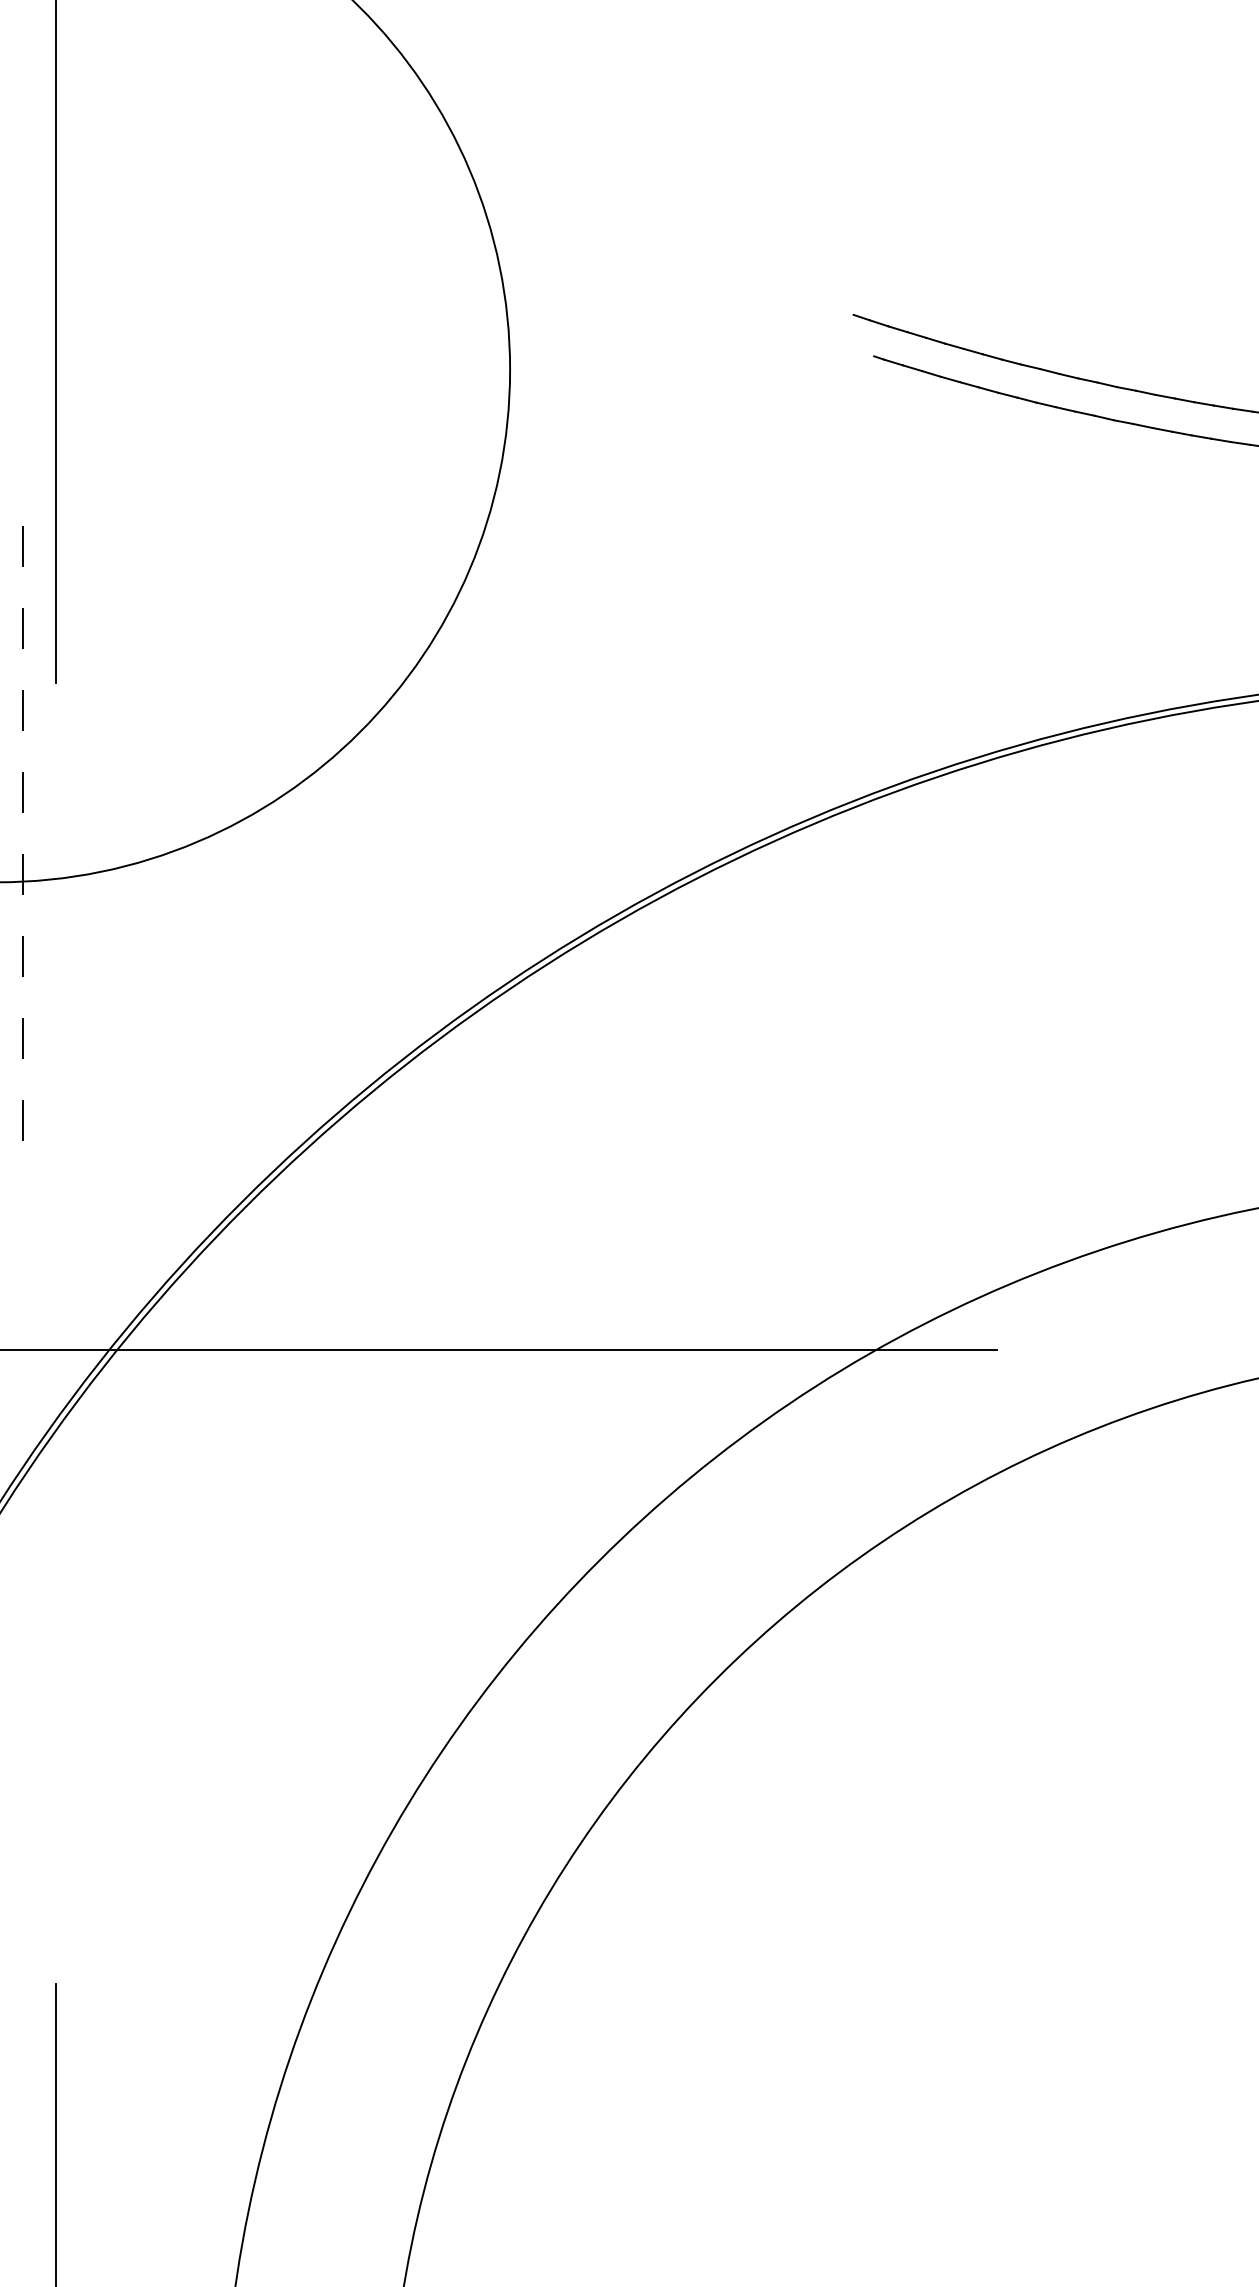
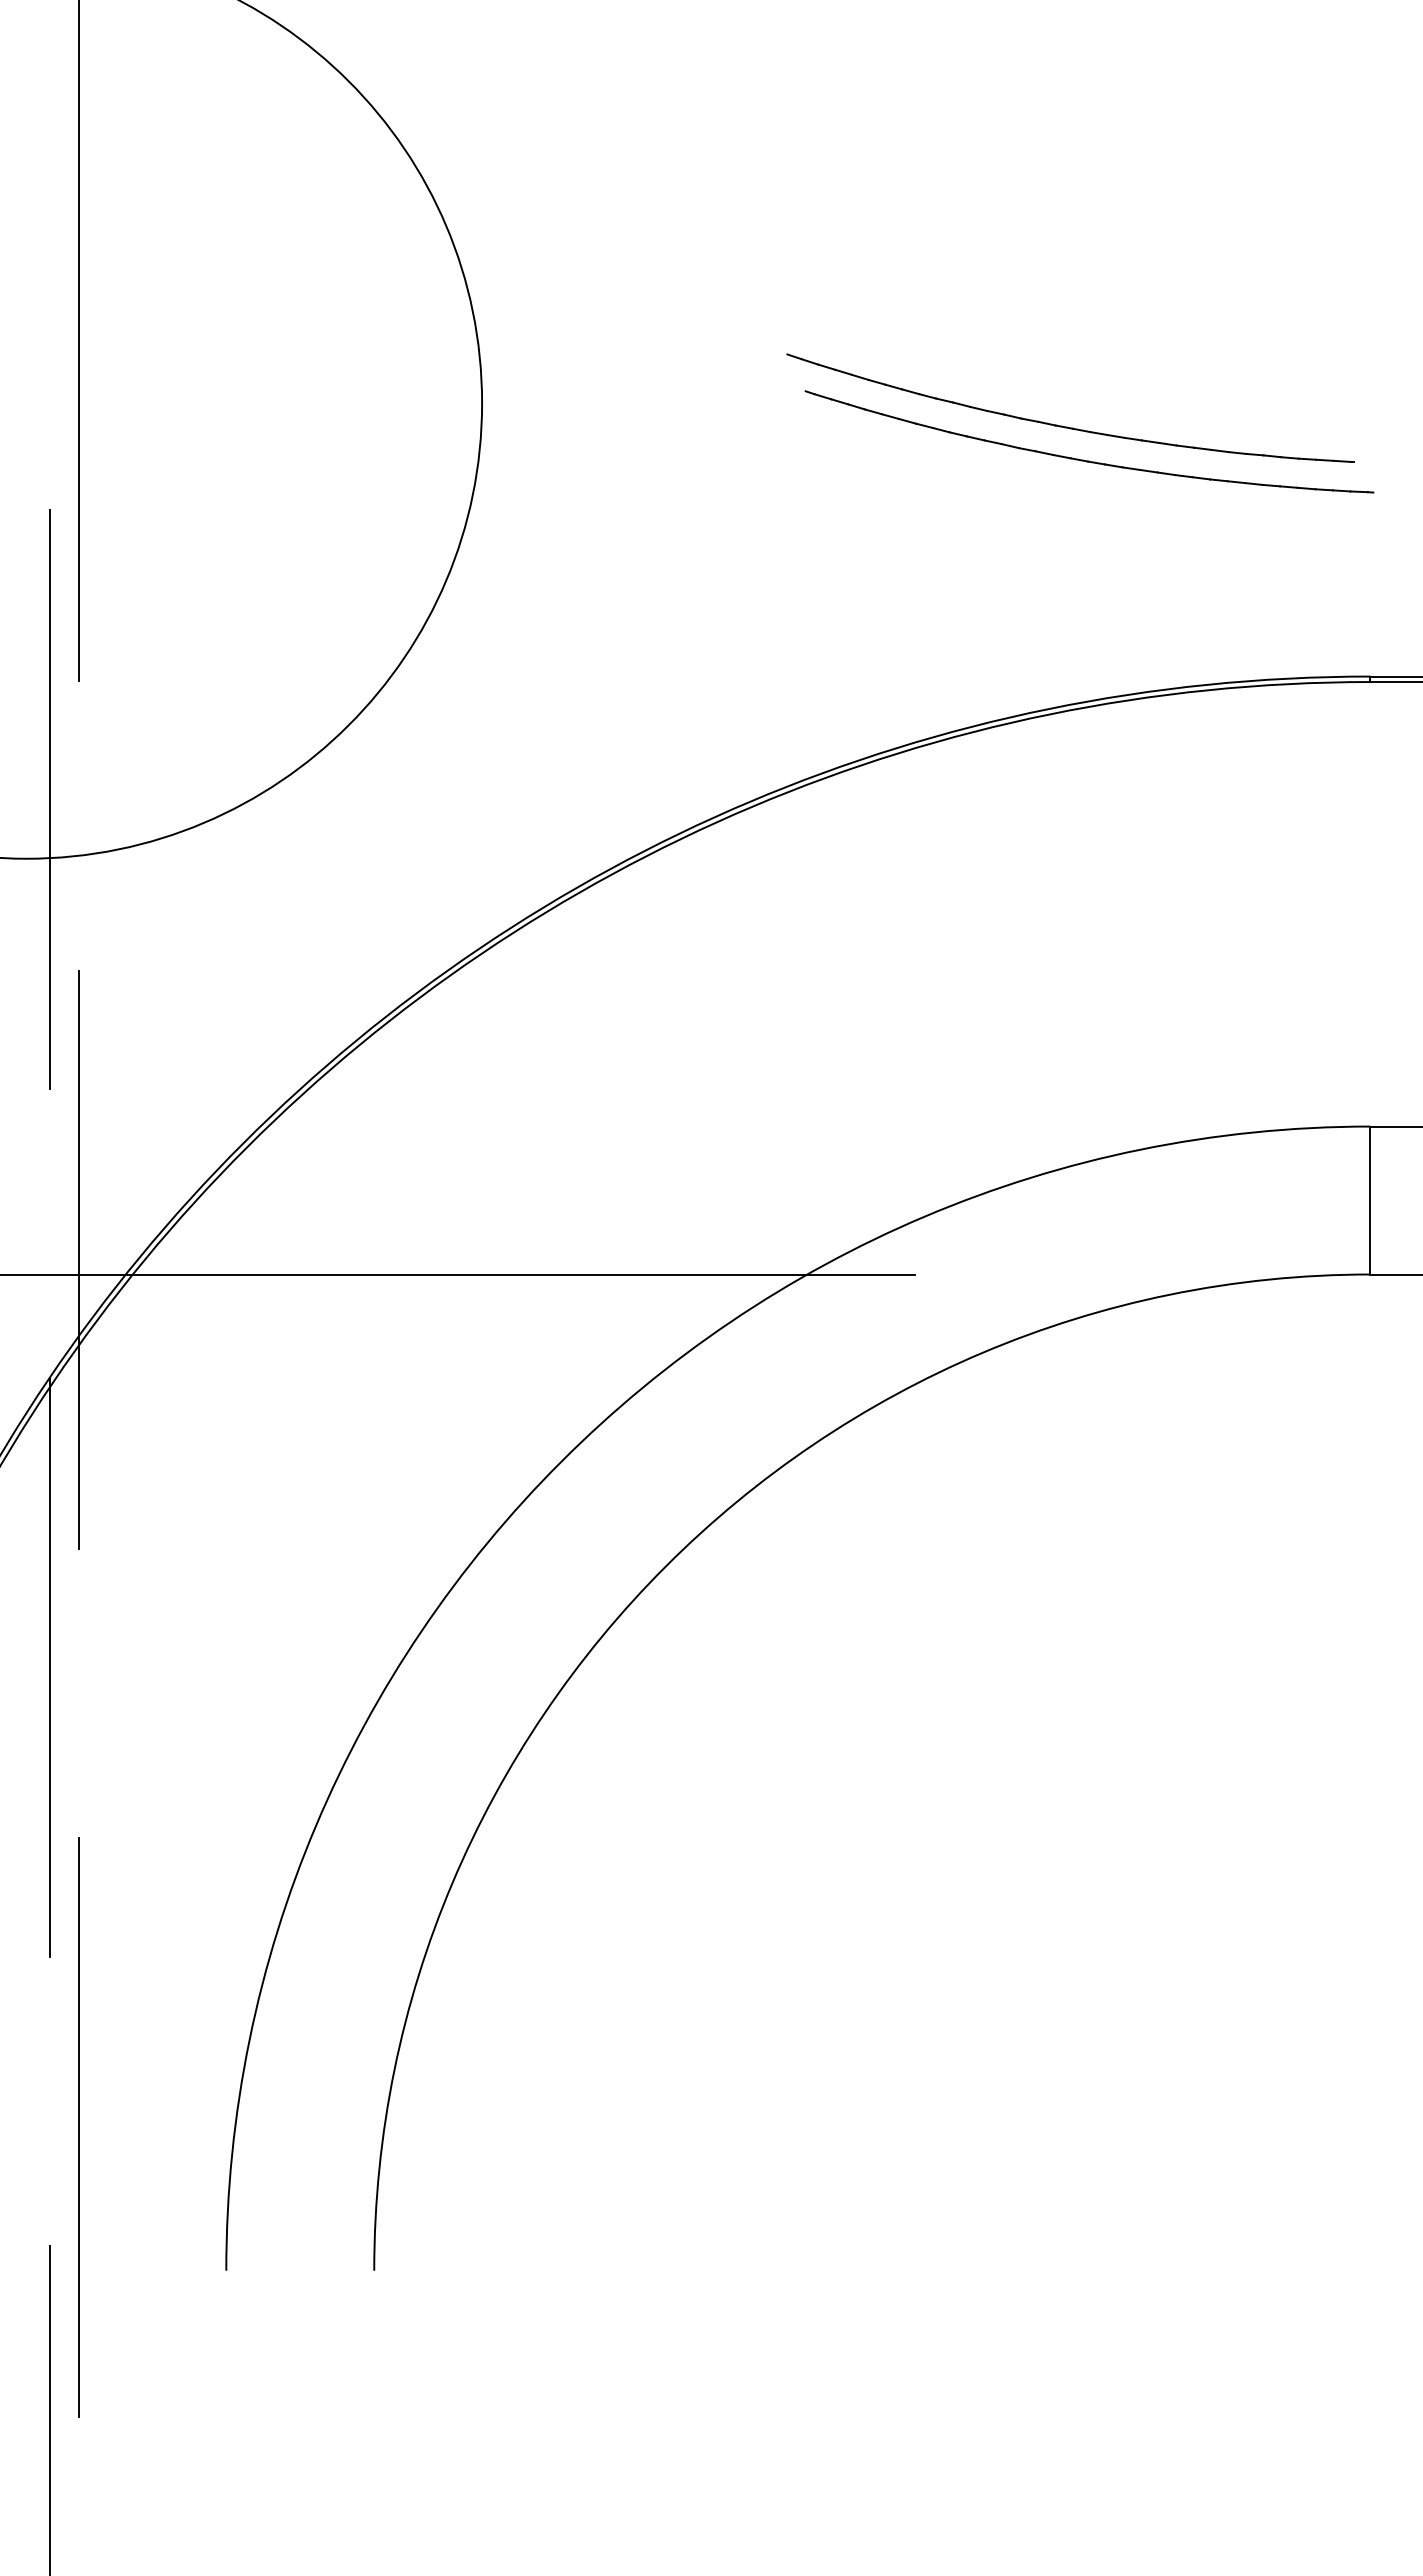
line: (23, 815) -> (49, 799), dashed -> solid
line: (56, 1333) -> (78, 1259), added
line: (23, 1791) -> (49, 1666), added

